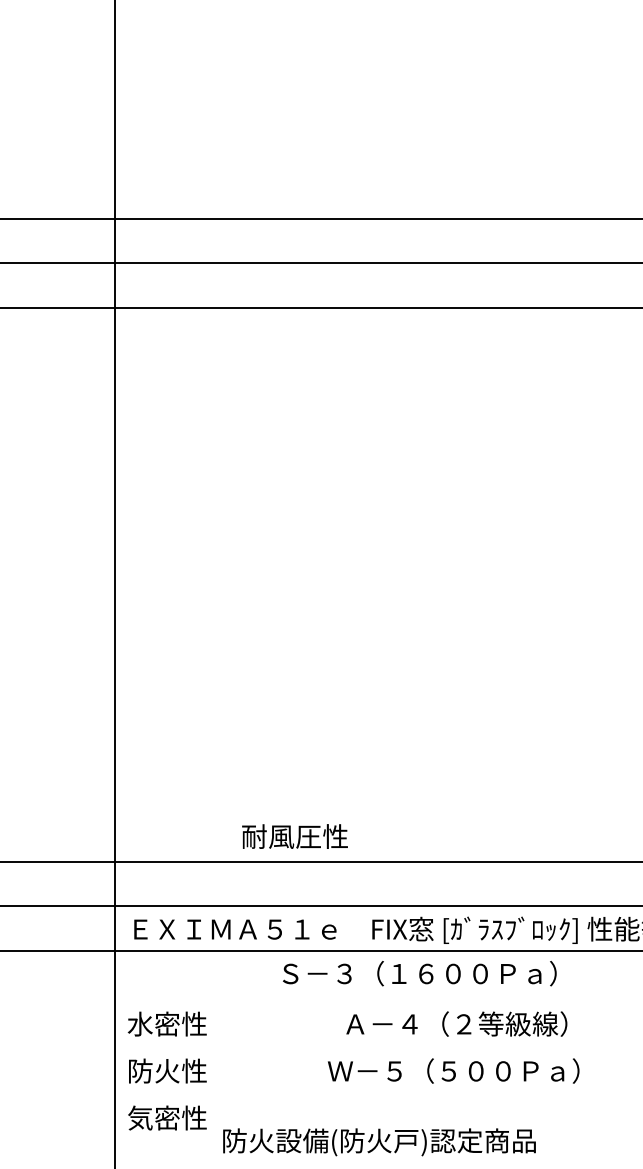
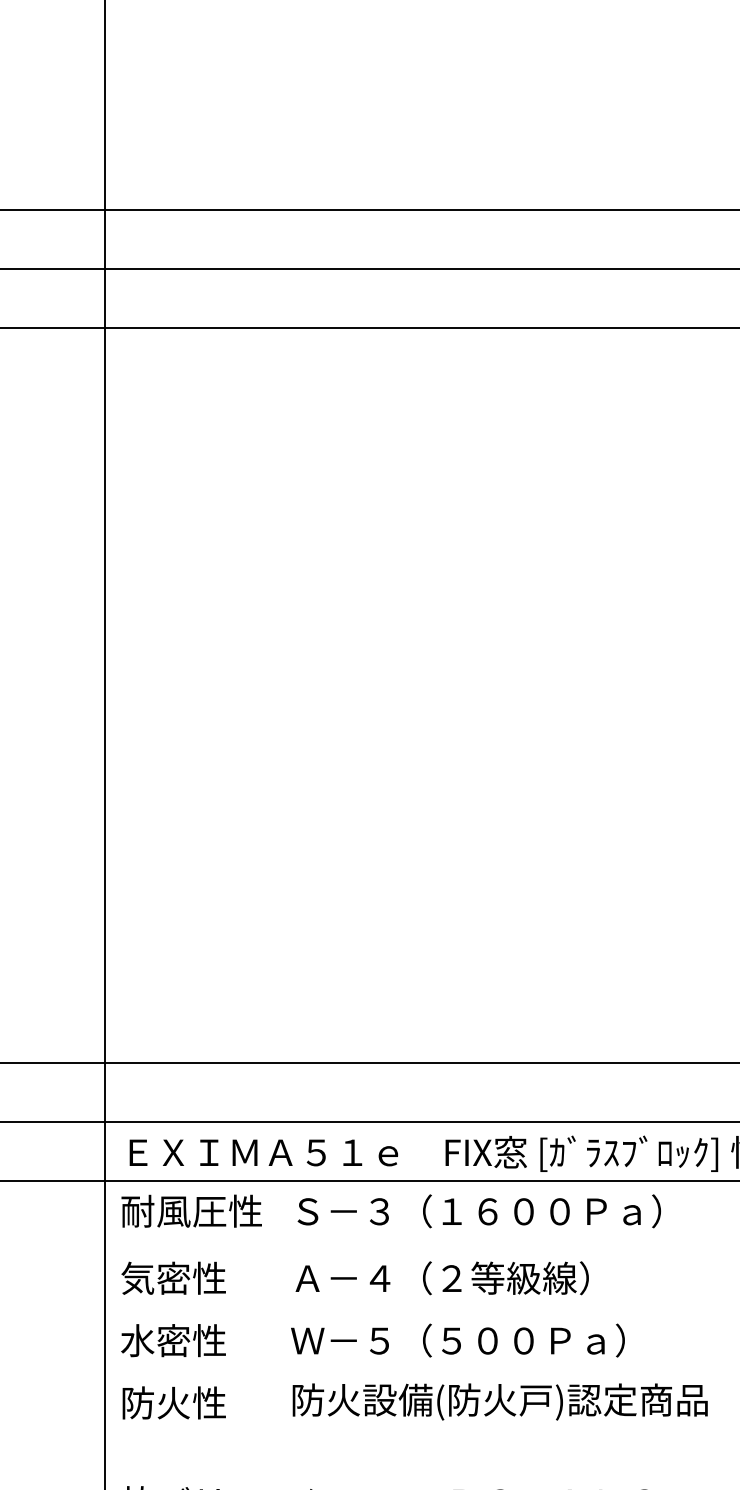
text: (294, 836) -> (191, 1211), moved
text: (419, 973) -> (478, 1211), moved
text: (139, 1023) -> (136, 1277), 水密性 -> 気密性
text: (456, 1023) -> (441, 1277), moved
text: (153, 1070) -> (155, 1339), 防火性 -> 水密性
text: (453, 1070) -> (457, 1339), moved
text: (153, 1117) -> (155, 1402), 気密性 -> 防火性
text: (379, 1142) -> (500, 1402), moved

